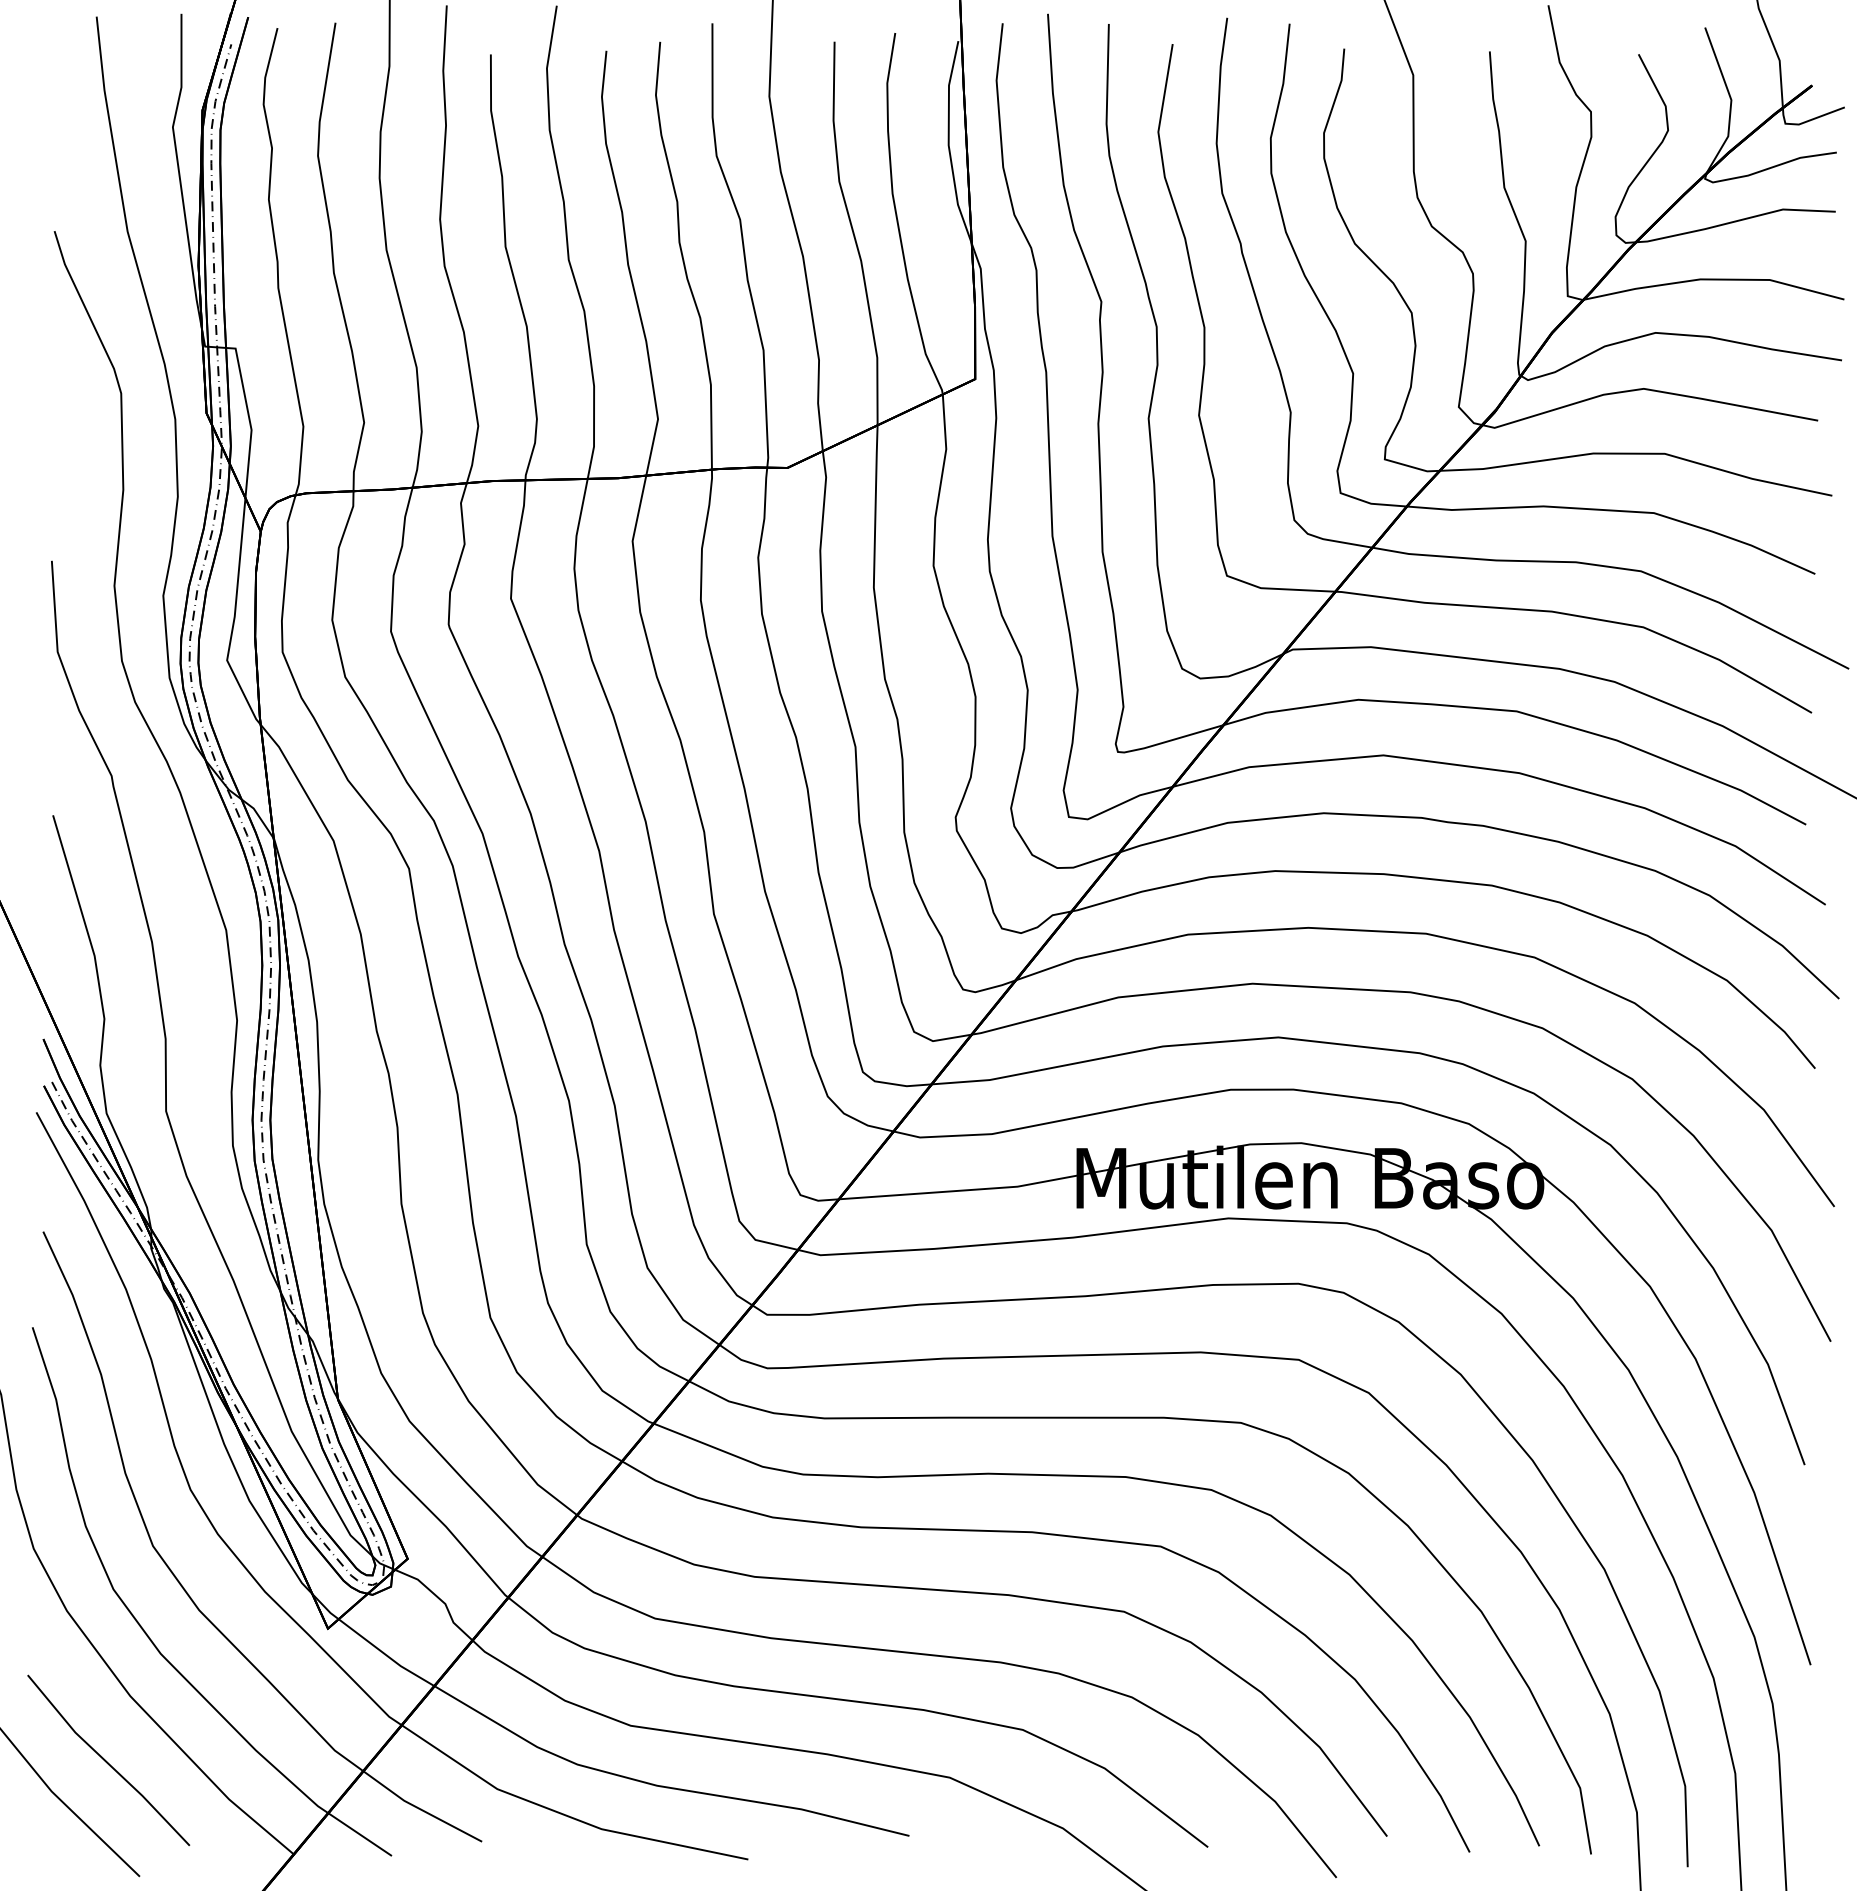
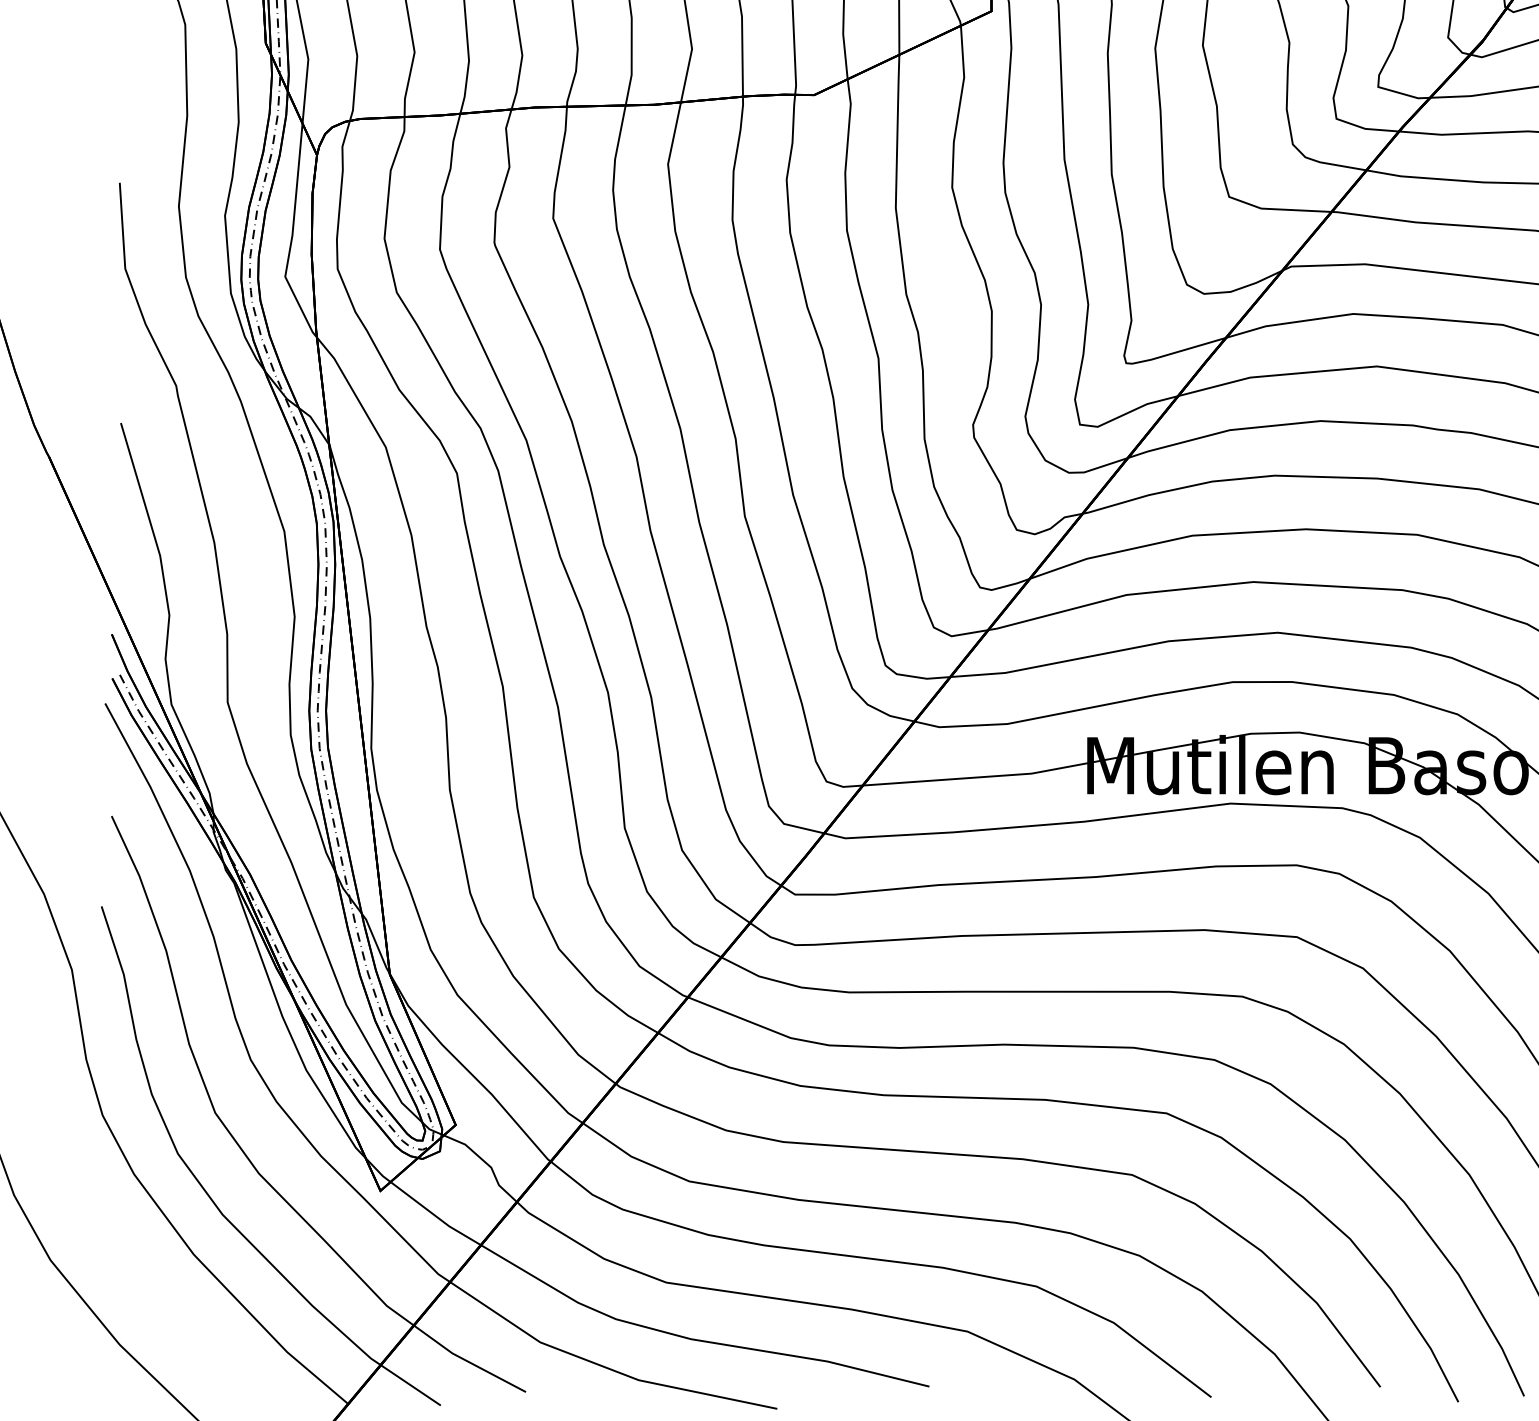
line: (107, 1761) -> (172, 1316), removed

